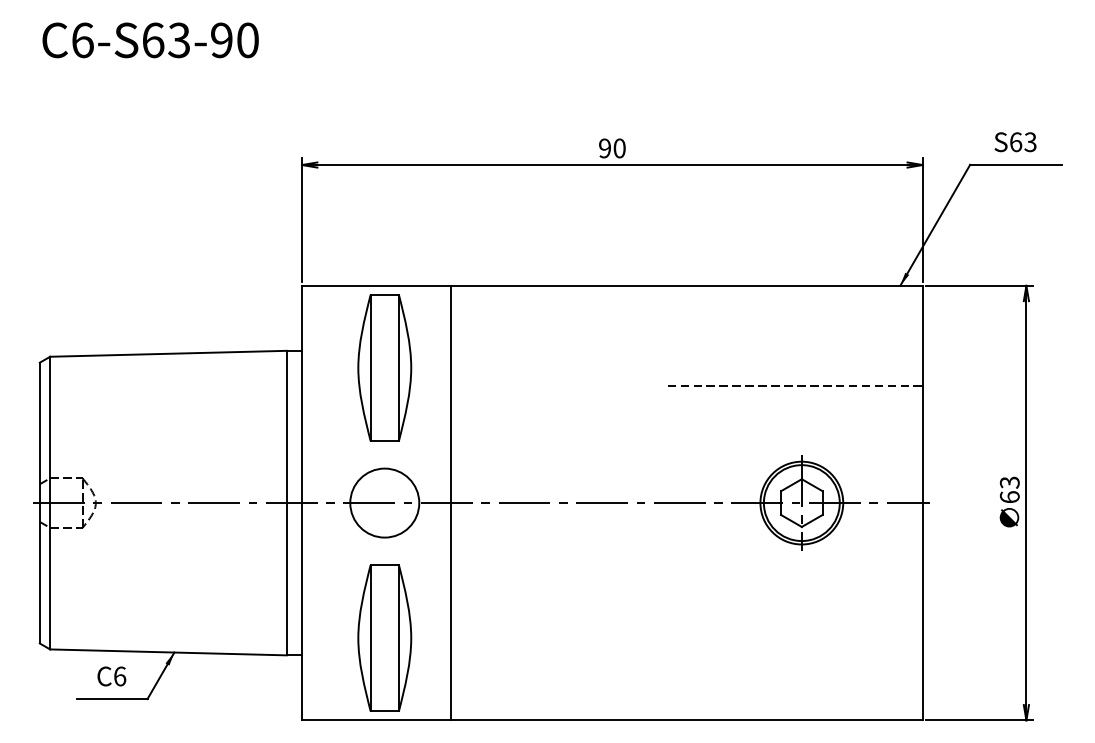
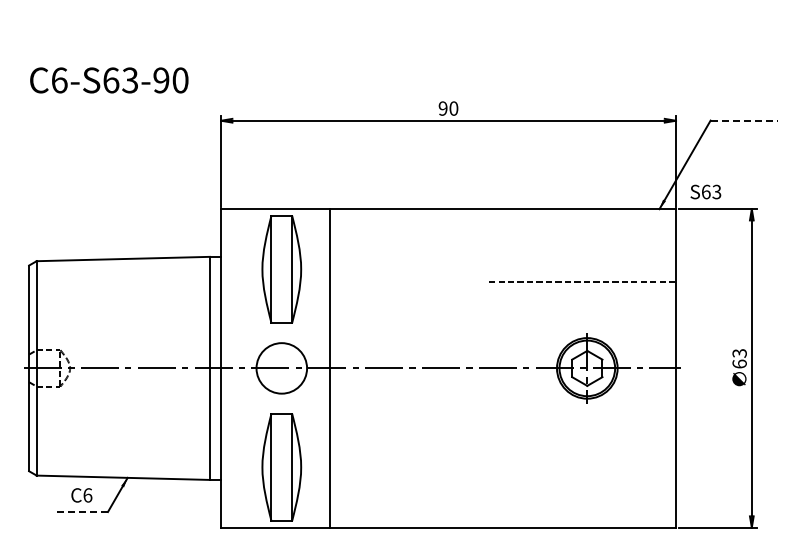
text: (150, 40) -> (109, 80), moved
text: (1015, 141) -> (705, 191), moved
line: (1016, 164) -> (744, 120), solid -> dashed
line: (112, 698) -> (82, 511), solid -> dashed

